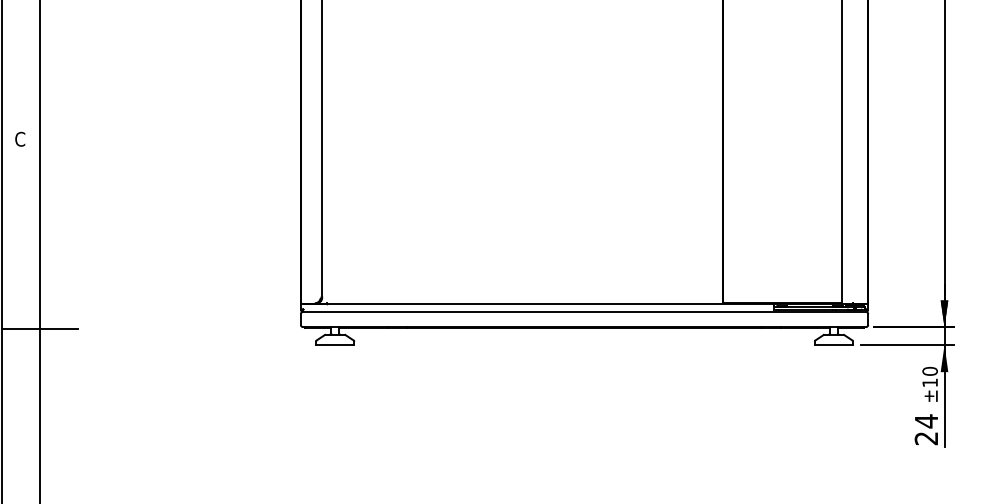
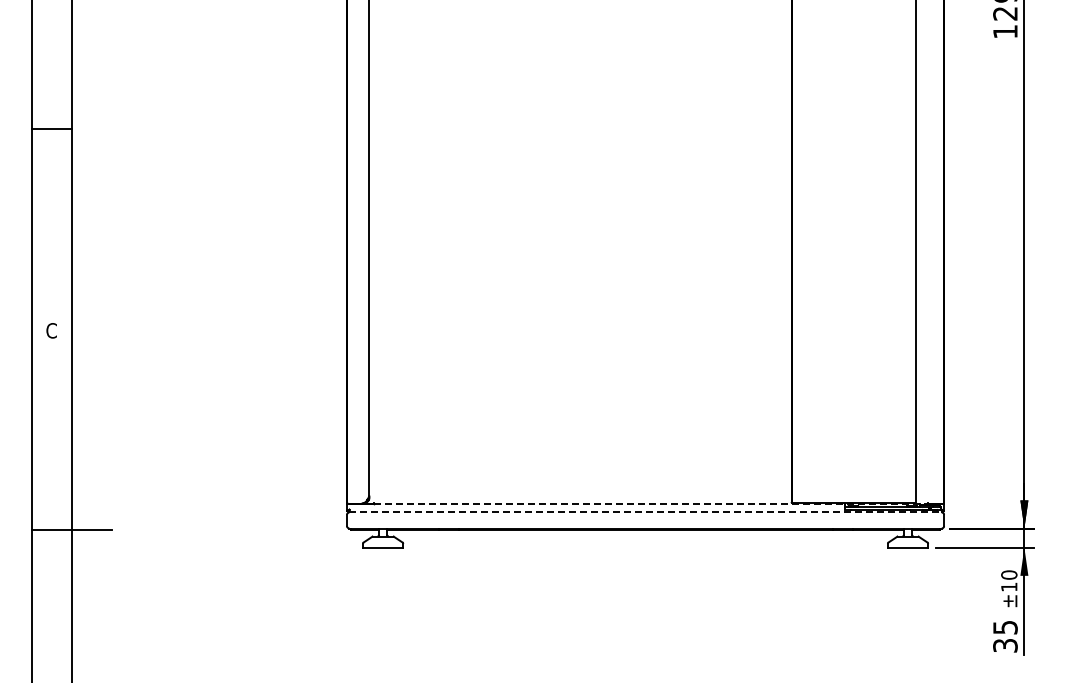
line: (589, 304) -> (650, 504), solid -> dashed
line: (585, 311) -> (646, 512), solid -> dashed
text: (926, 429) -> (1005, 636), 24 -> 35

